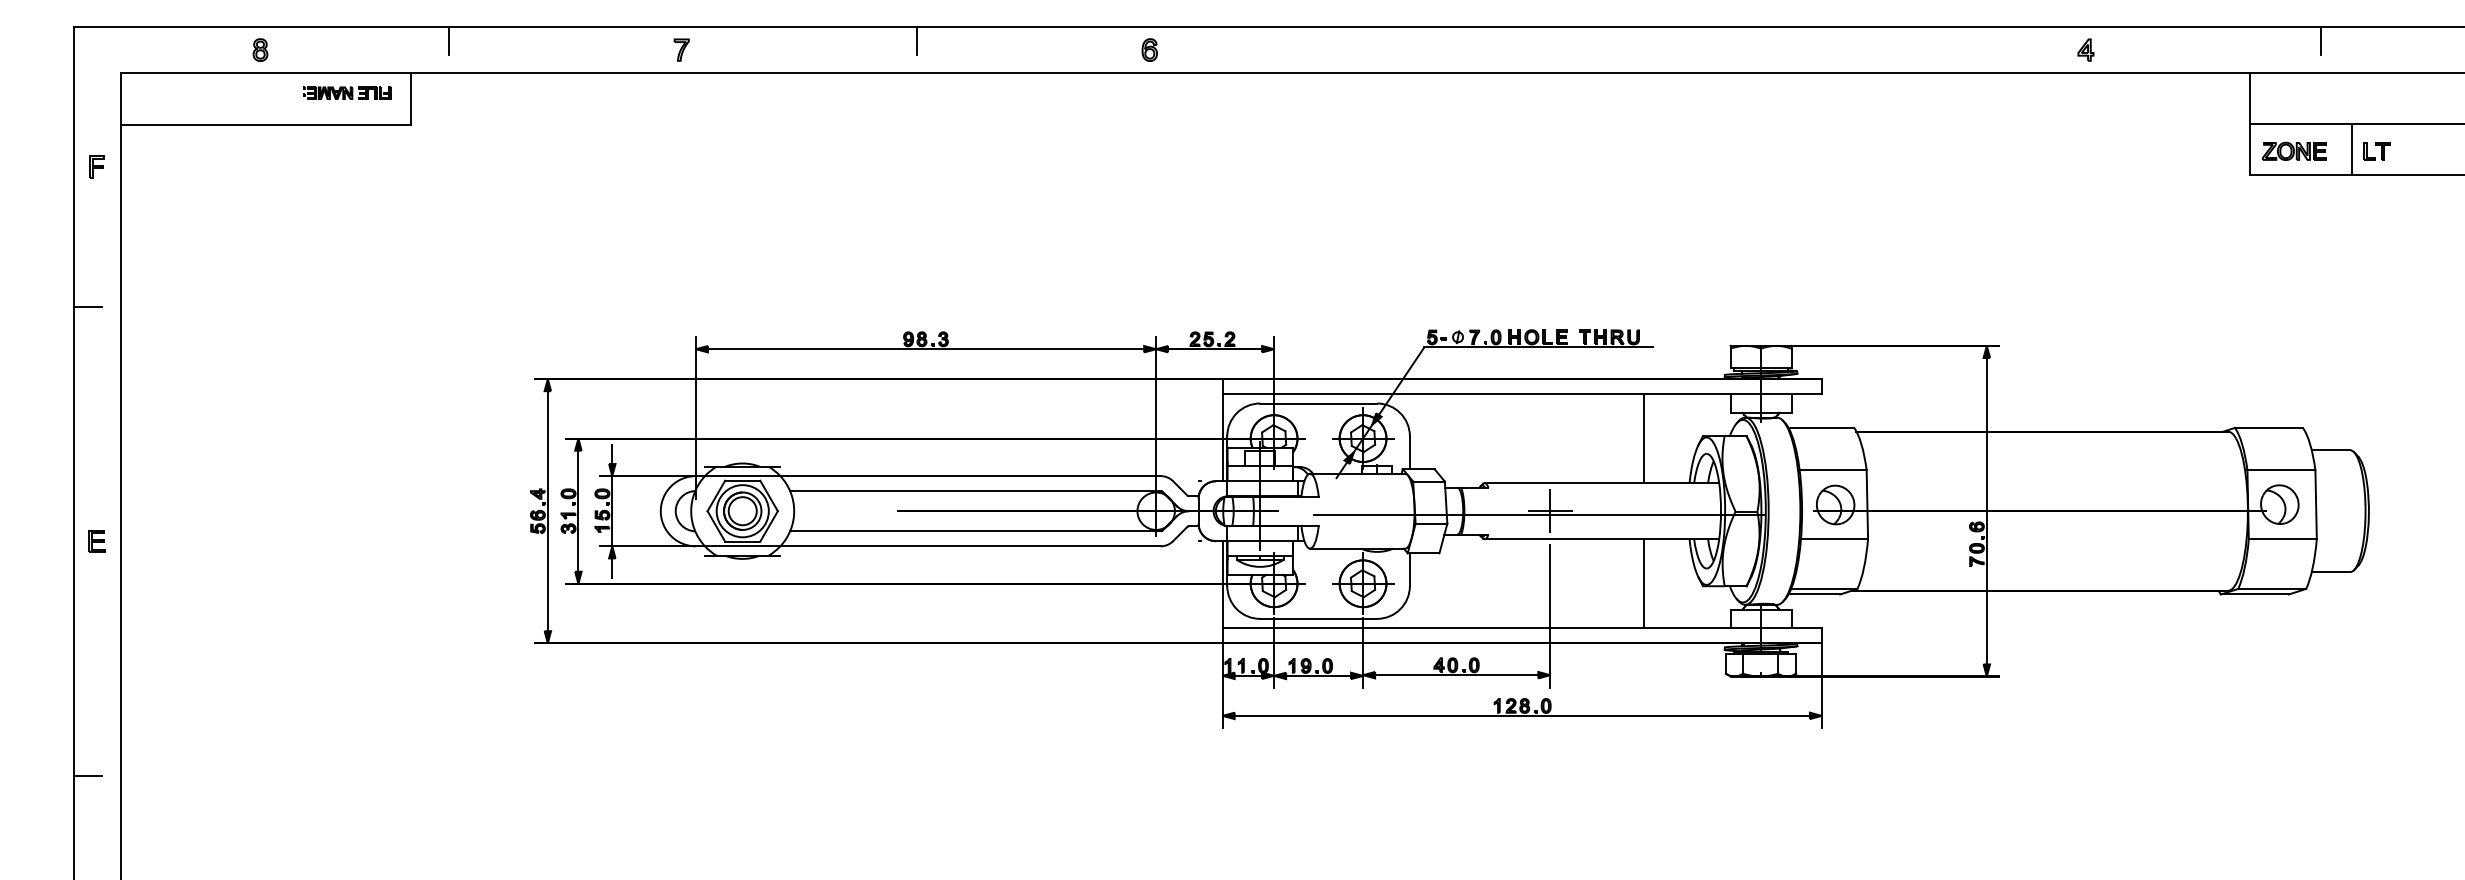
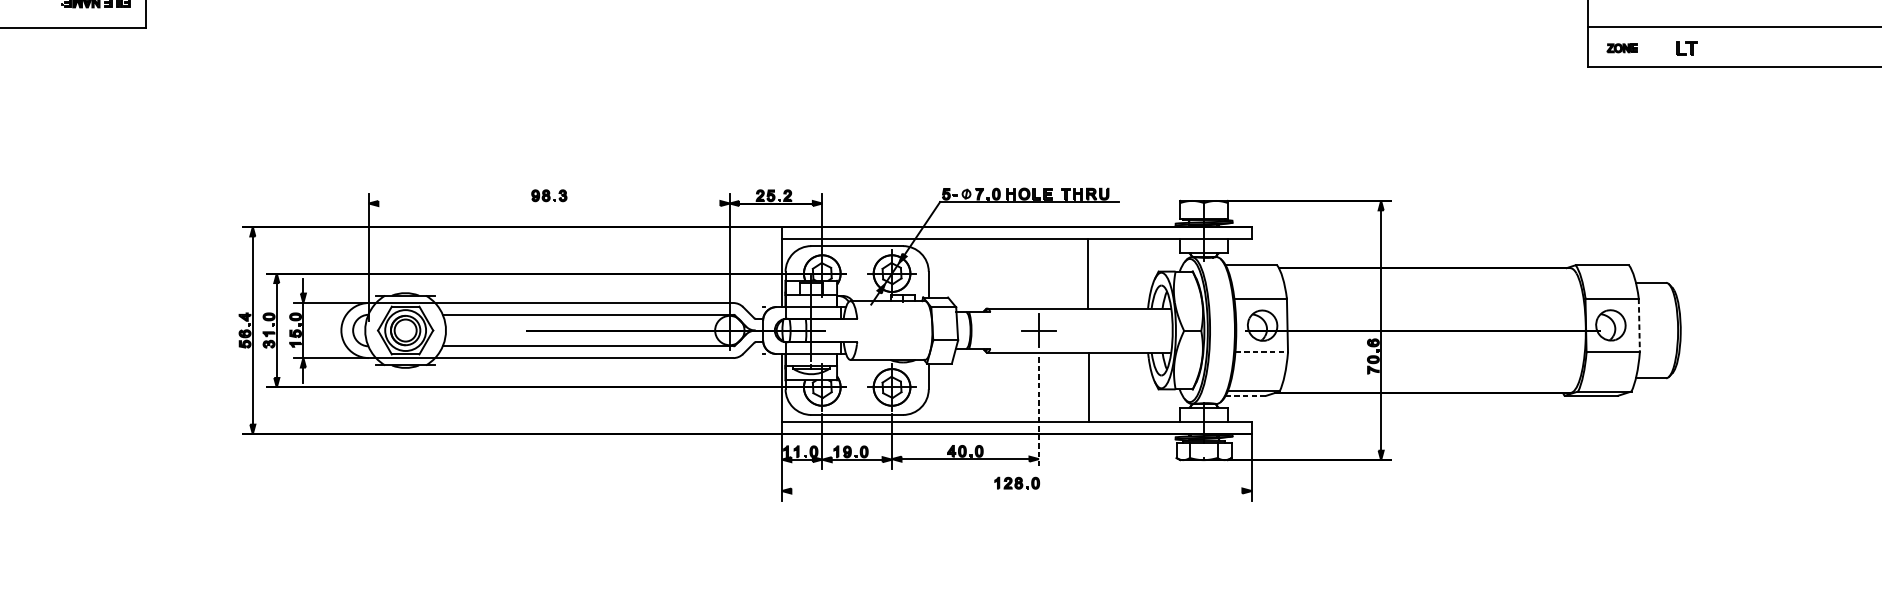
line: (2351, 149) -> (1667, 46), removed
part: (2294, 150) -> (1622, 47), size x0.6
line: (925, 349) -> (548, 203), removed
line: (1644, 438) -> (1088, 273), moved
line: (2316, 505) -> (1639, 326), solid -> dashed
line: (1538, 514) -> (1029, 333), removed
line: (1834, 538) -> (1261, 351), solid -> dashed
line: (1644, 583) -> (1089, 387), moved
line: (1814, 594) -> (1246, 395), solid -> dashed
line: (1550, 616) -> (1039, 413), solid -> dashed
line: (1521, 715) -> (1016, 490), removed

